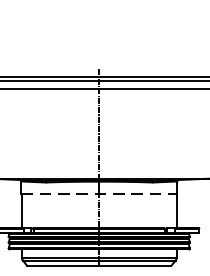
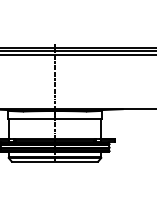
line: (98, 194) -> (54, 118), dashed -> solid

